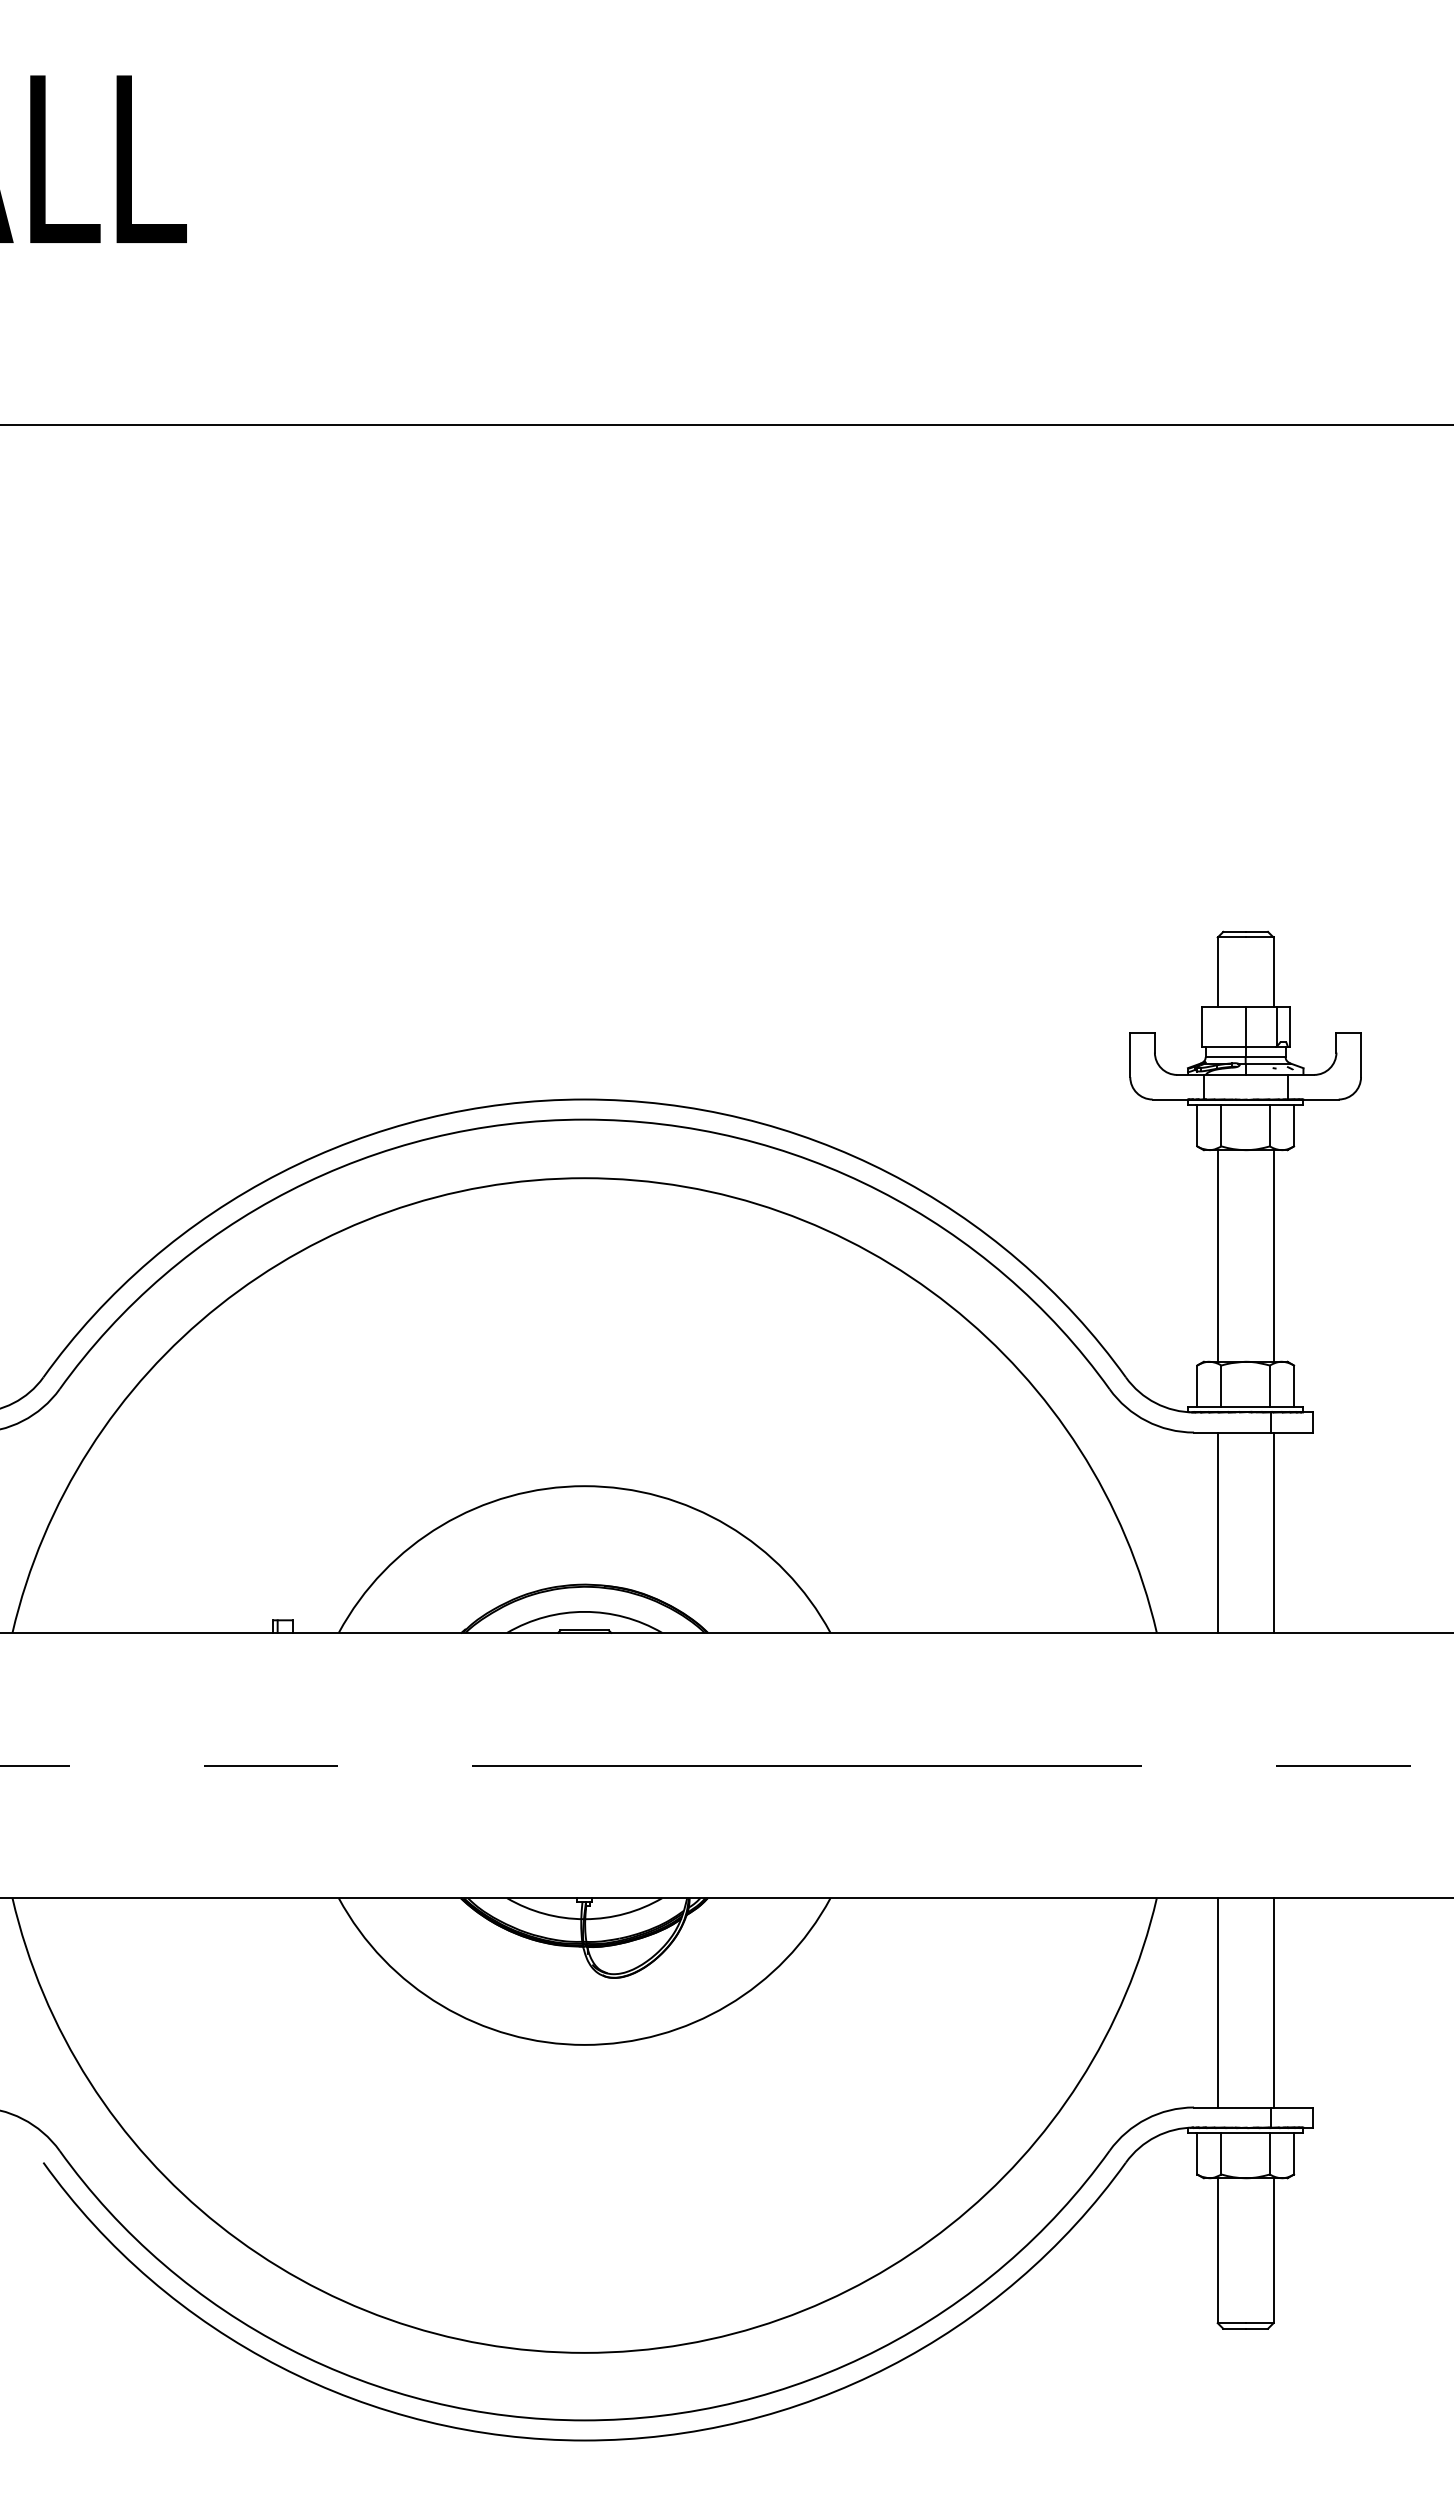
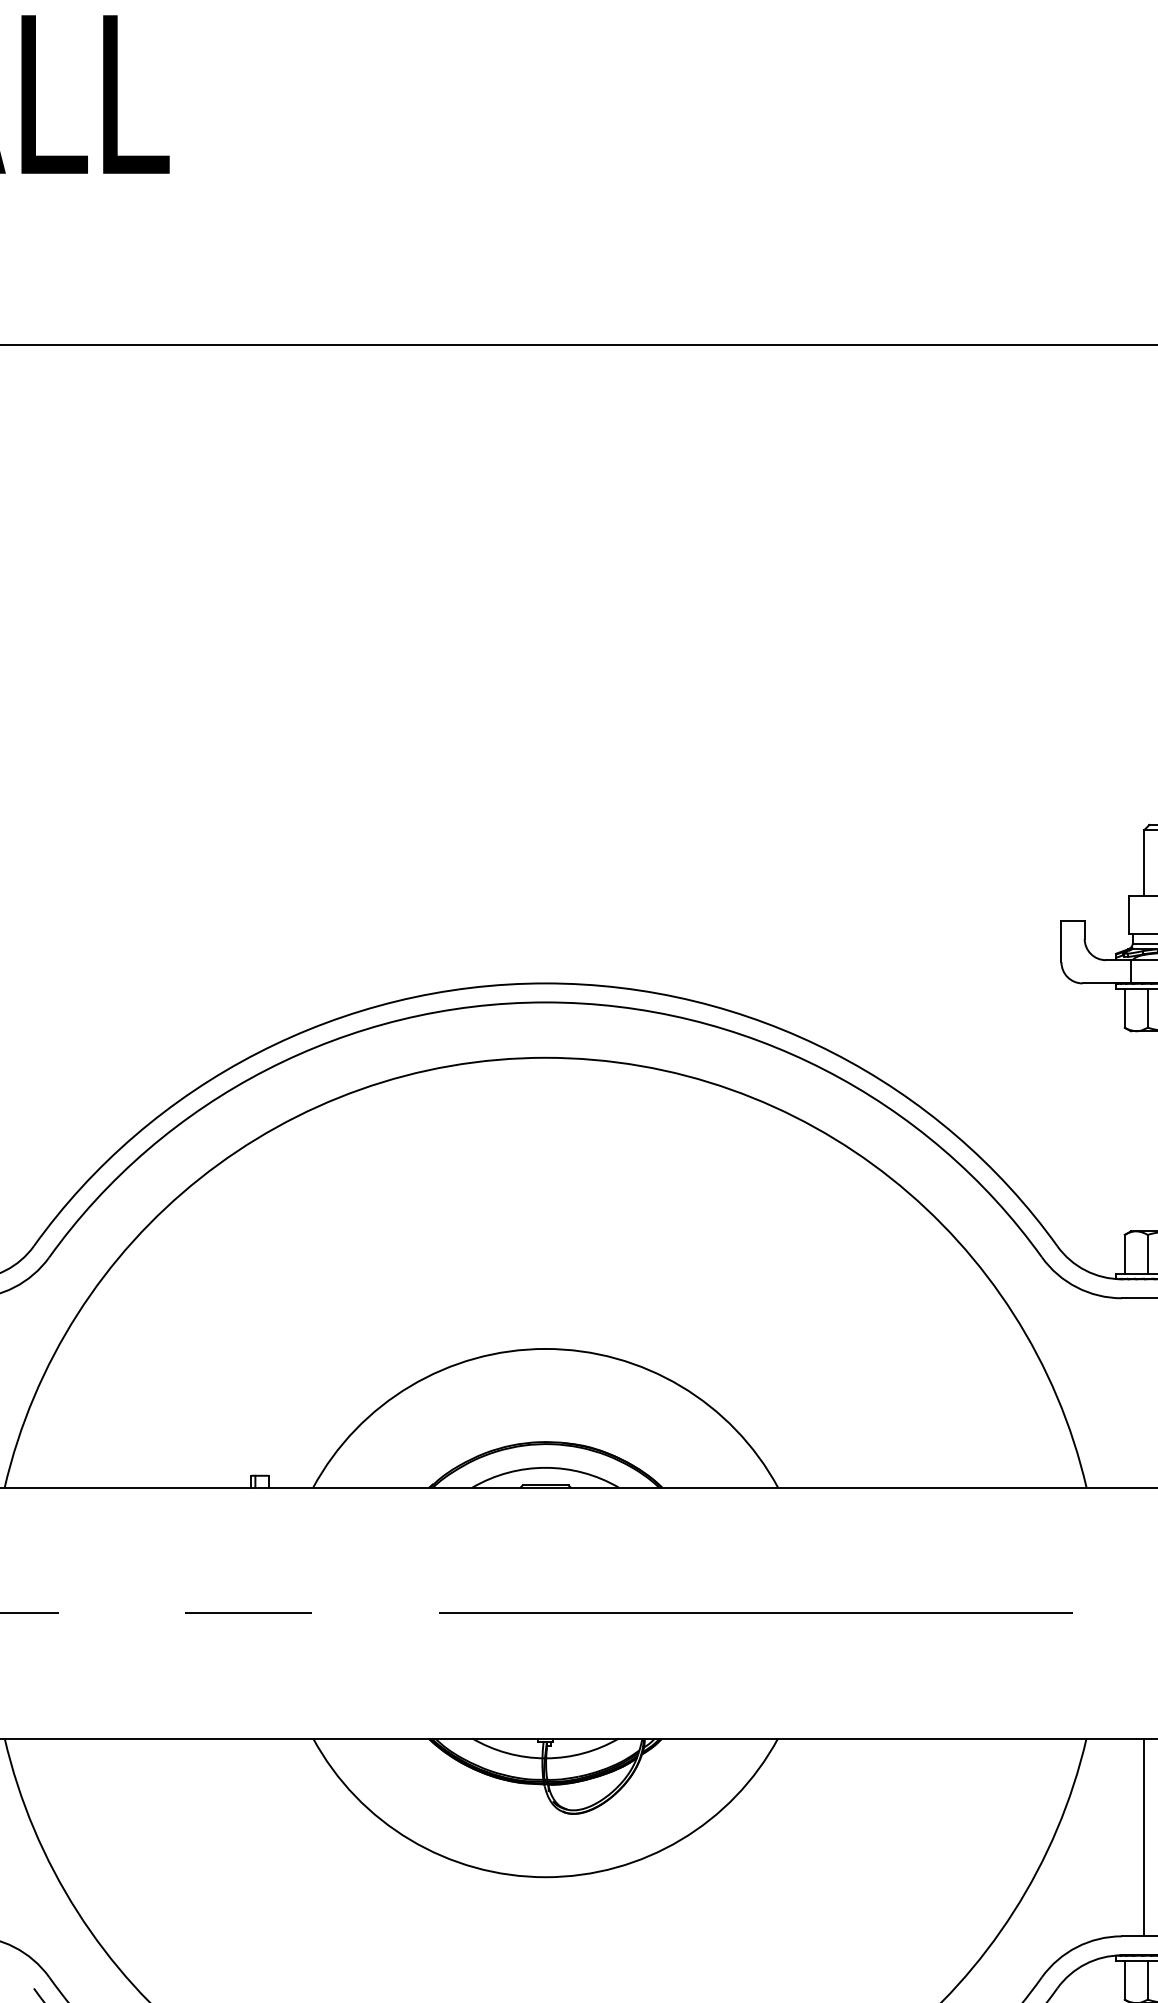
line: (1217, 1255) -> (1143, 1130), removed
line: (1217, 1532) -> (1143, 1392), removed

